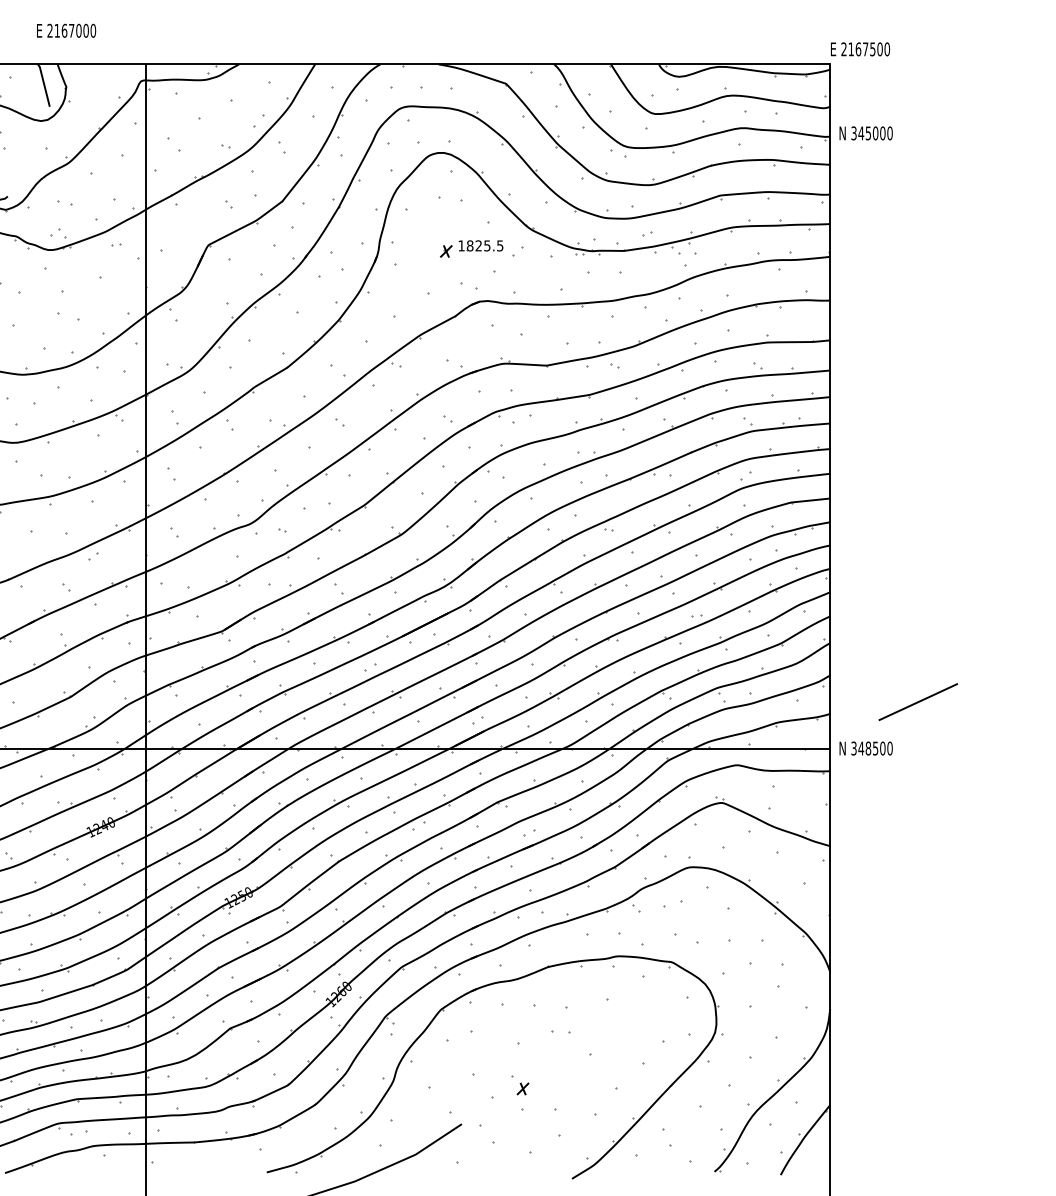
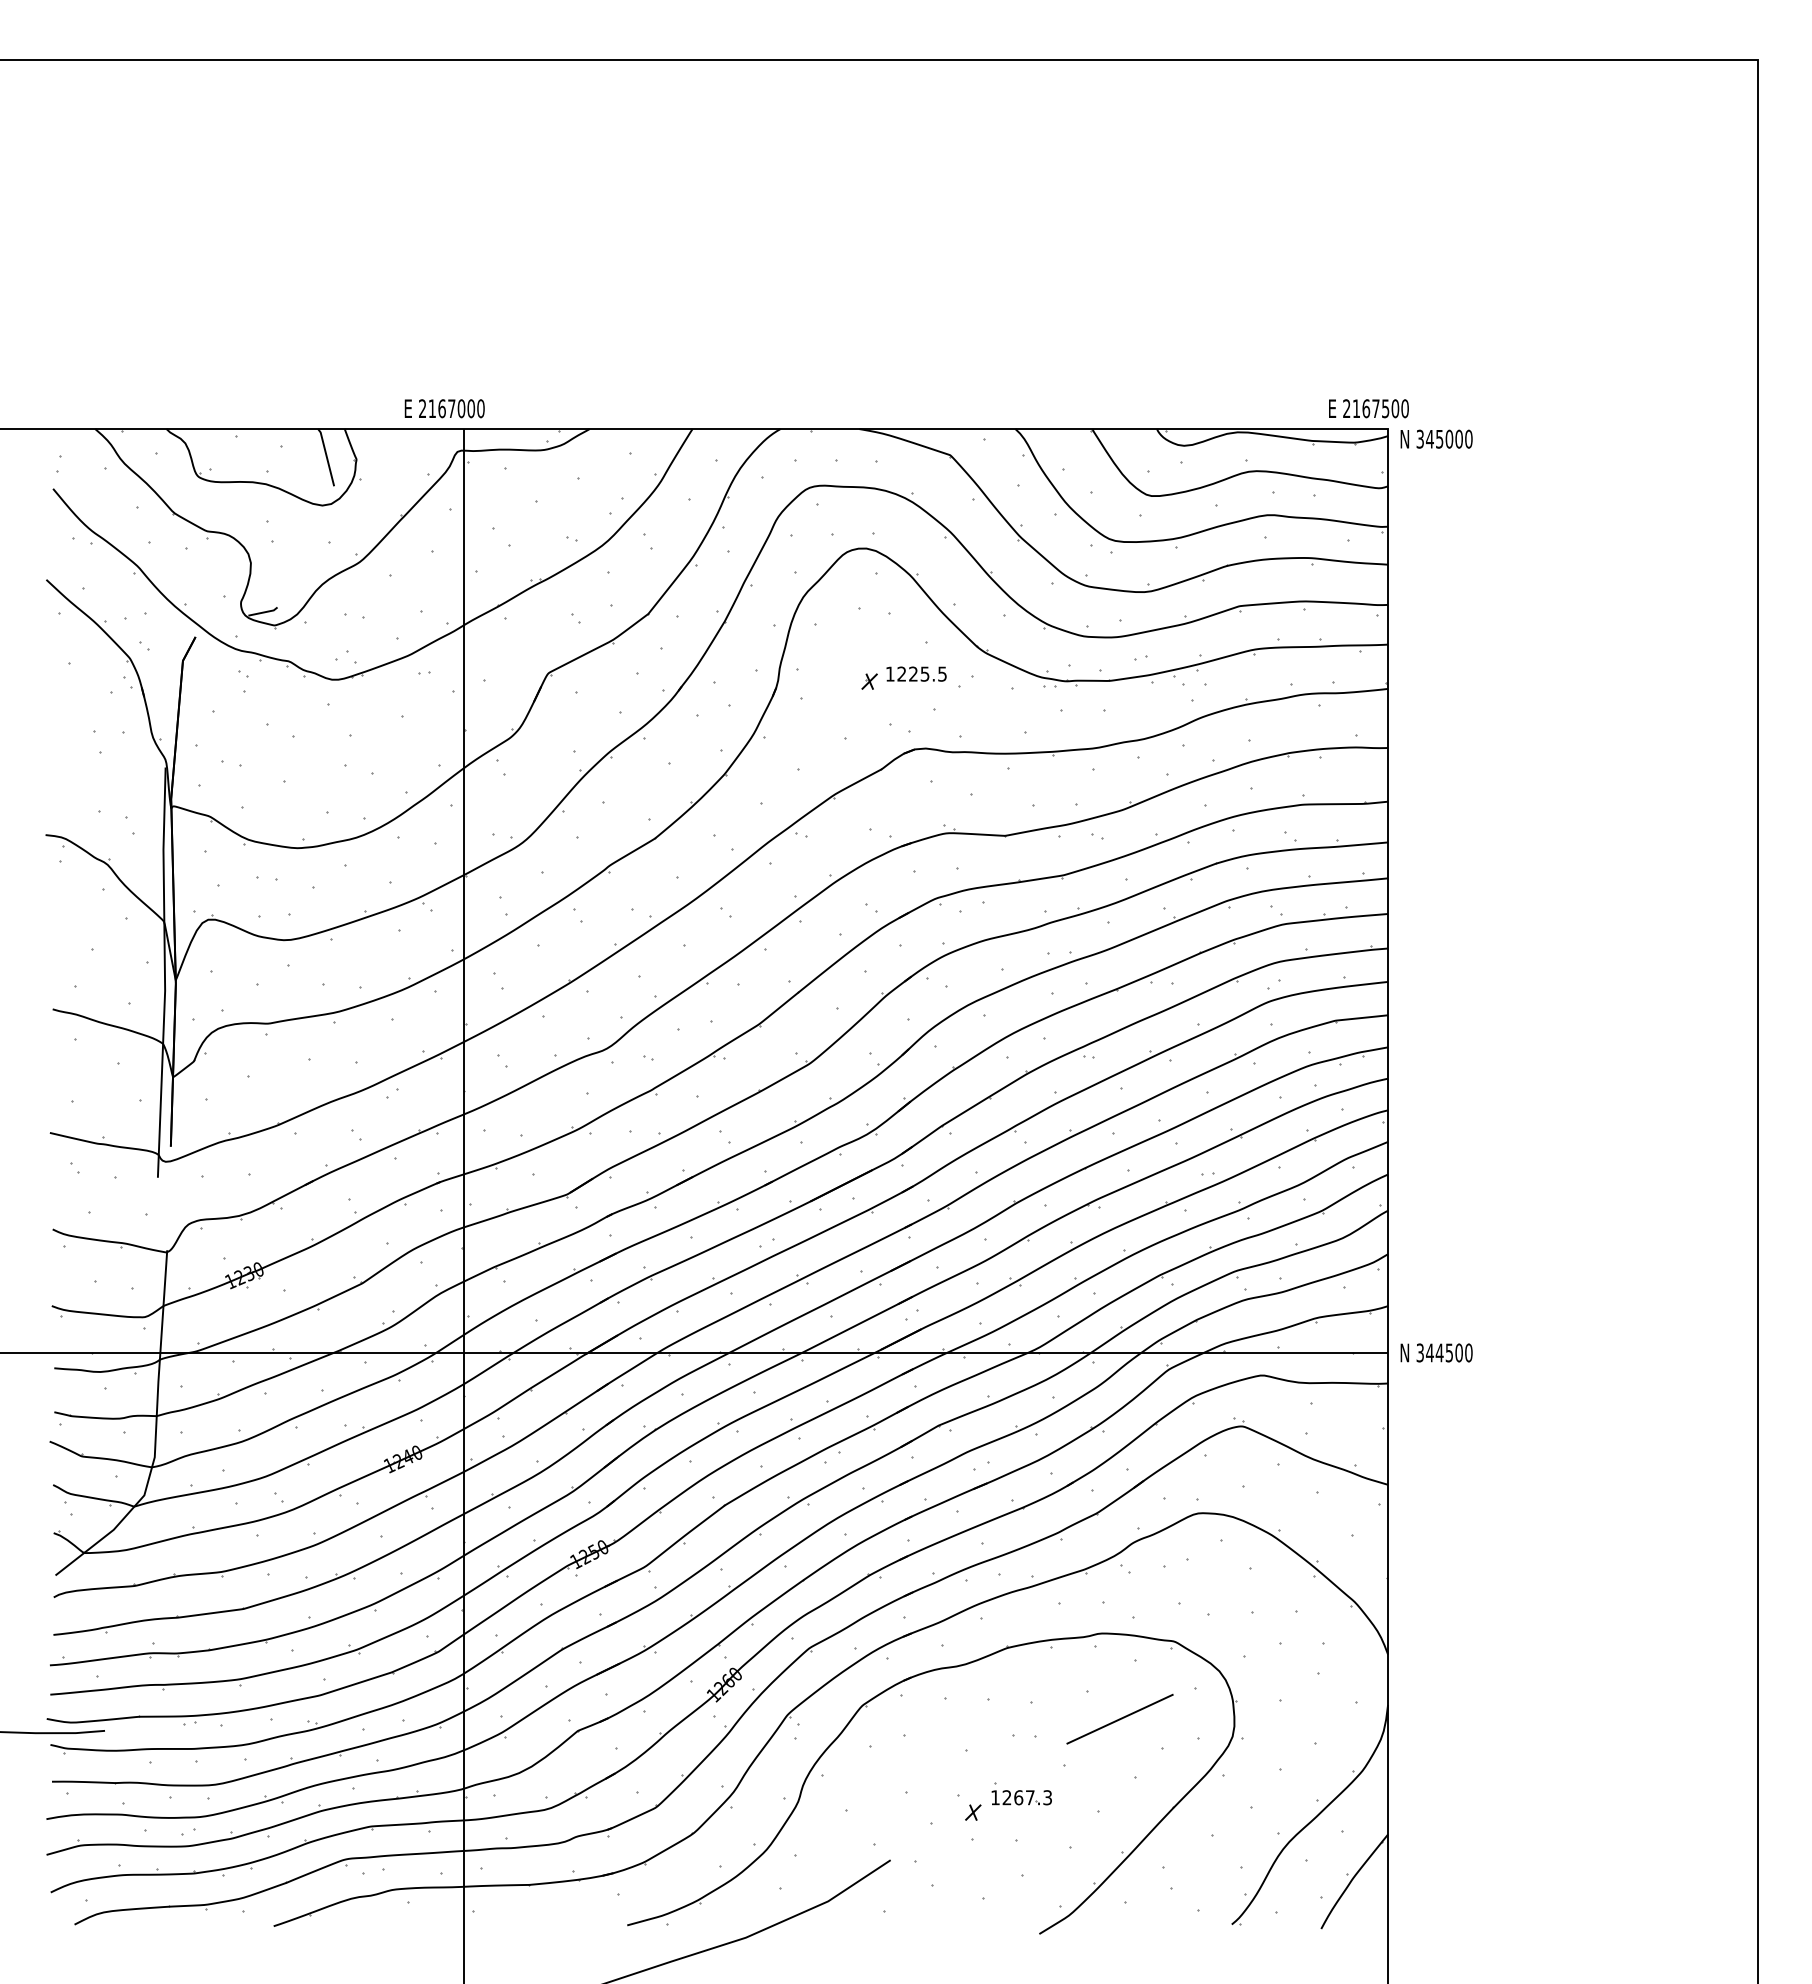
text: (66, 30) -> (444, 408), moved
text: (860, 49) -> (1368, 408), moved
text: (866, 132) -> (1436, 438), moved
text: (469, 245) -> (901, 673), 1825.5 -> 1225.5
line: (917, 701) -> (1119, 1718), moved
text: (868, 748) -> (1439, 1352), 348500 -> 344500
part: (558, 1074) -> (1021, 1793), added

